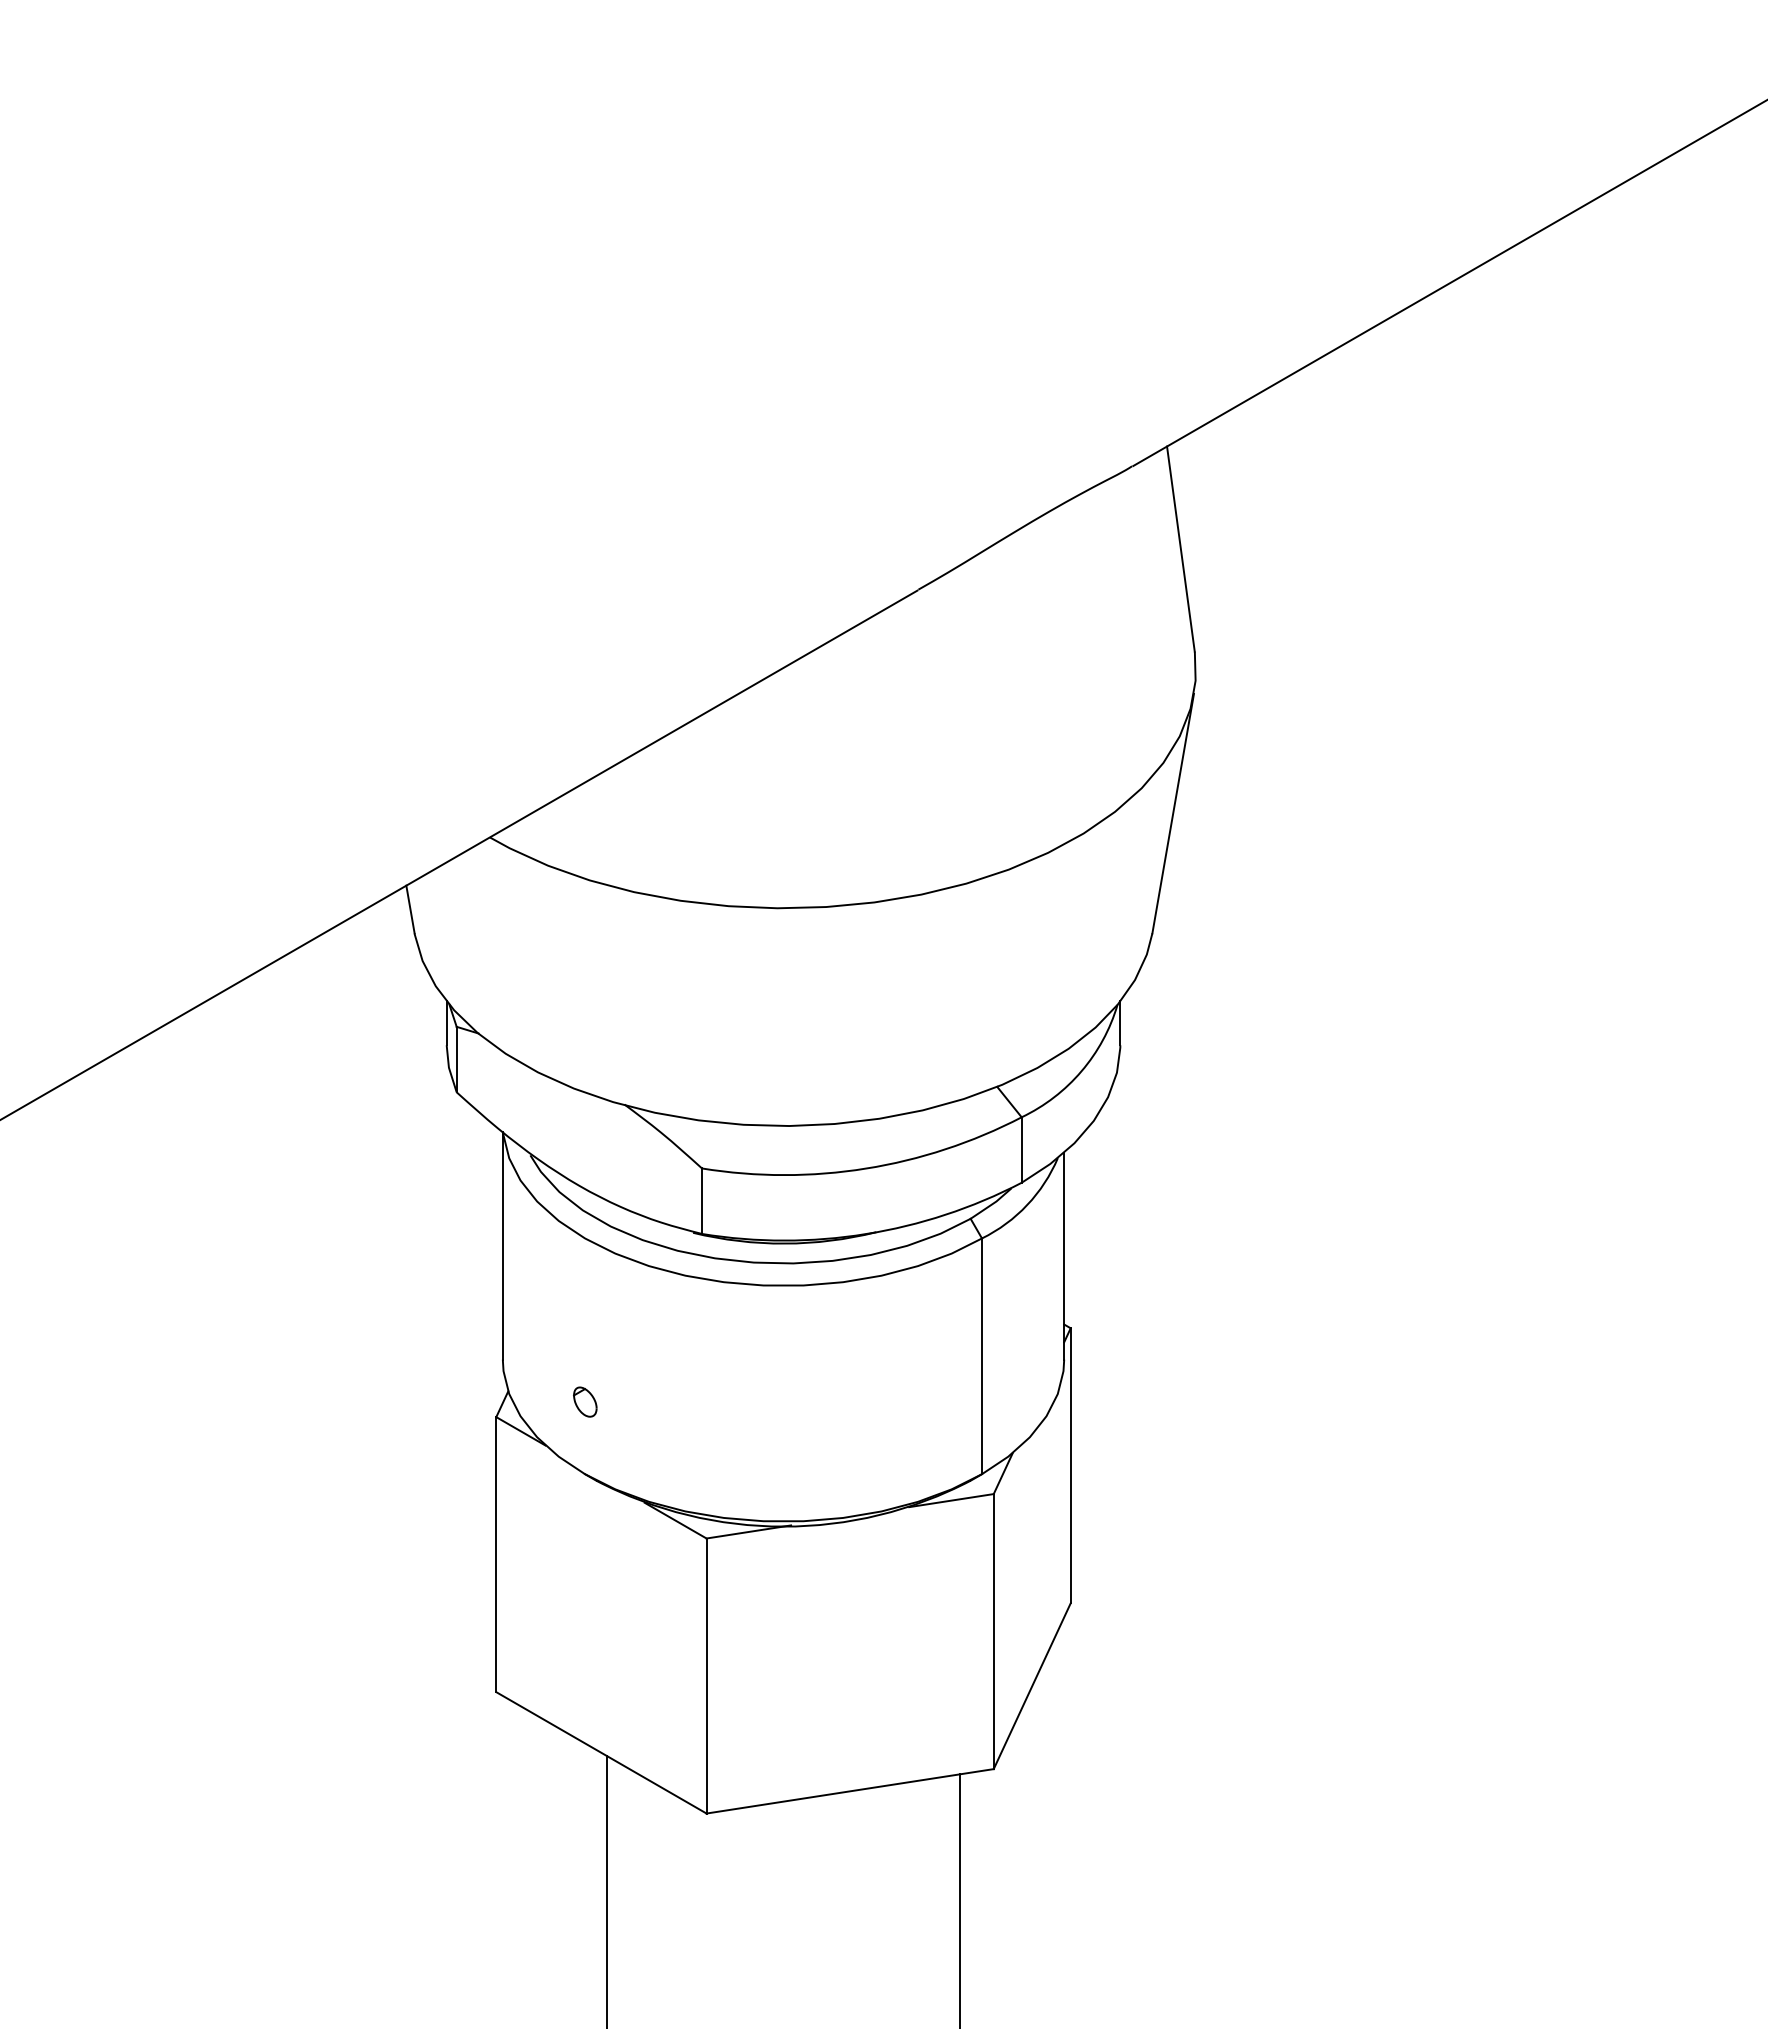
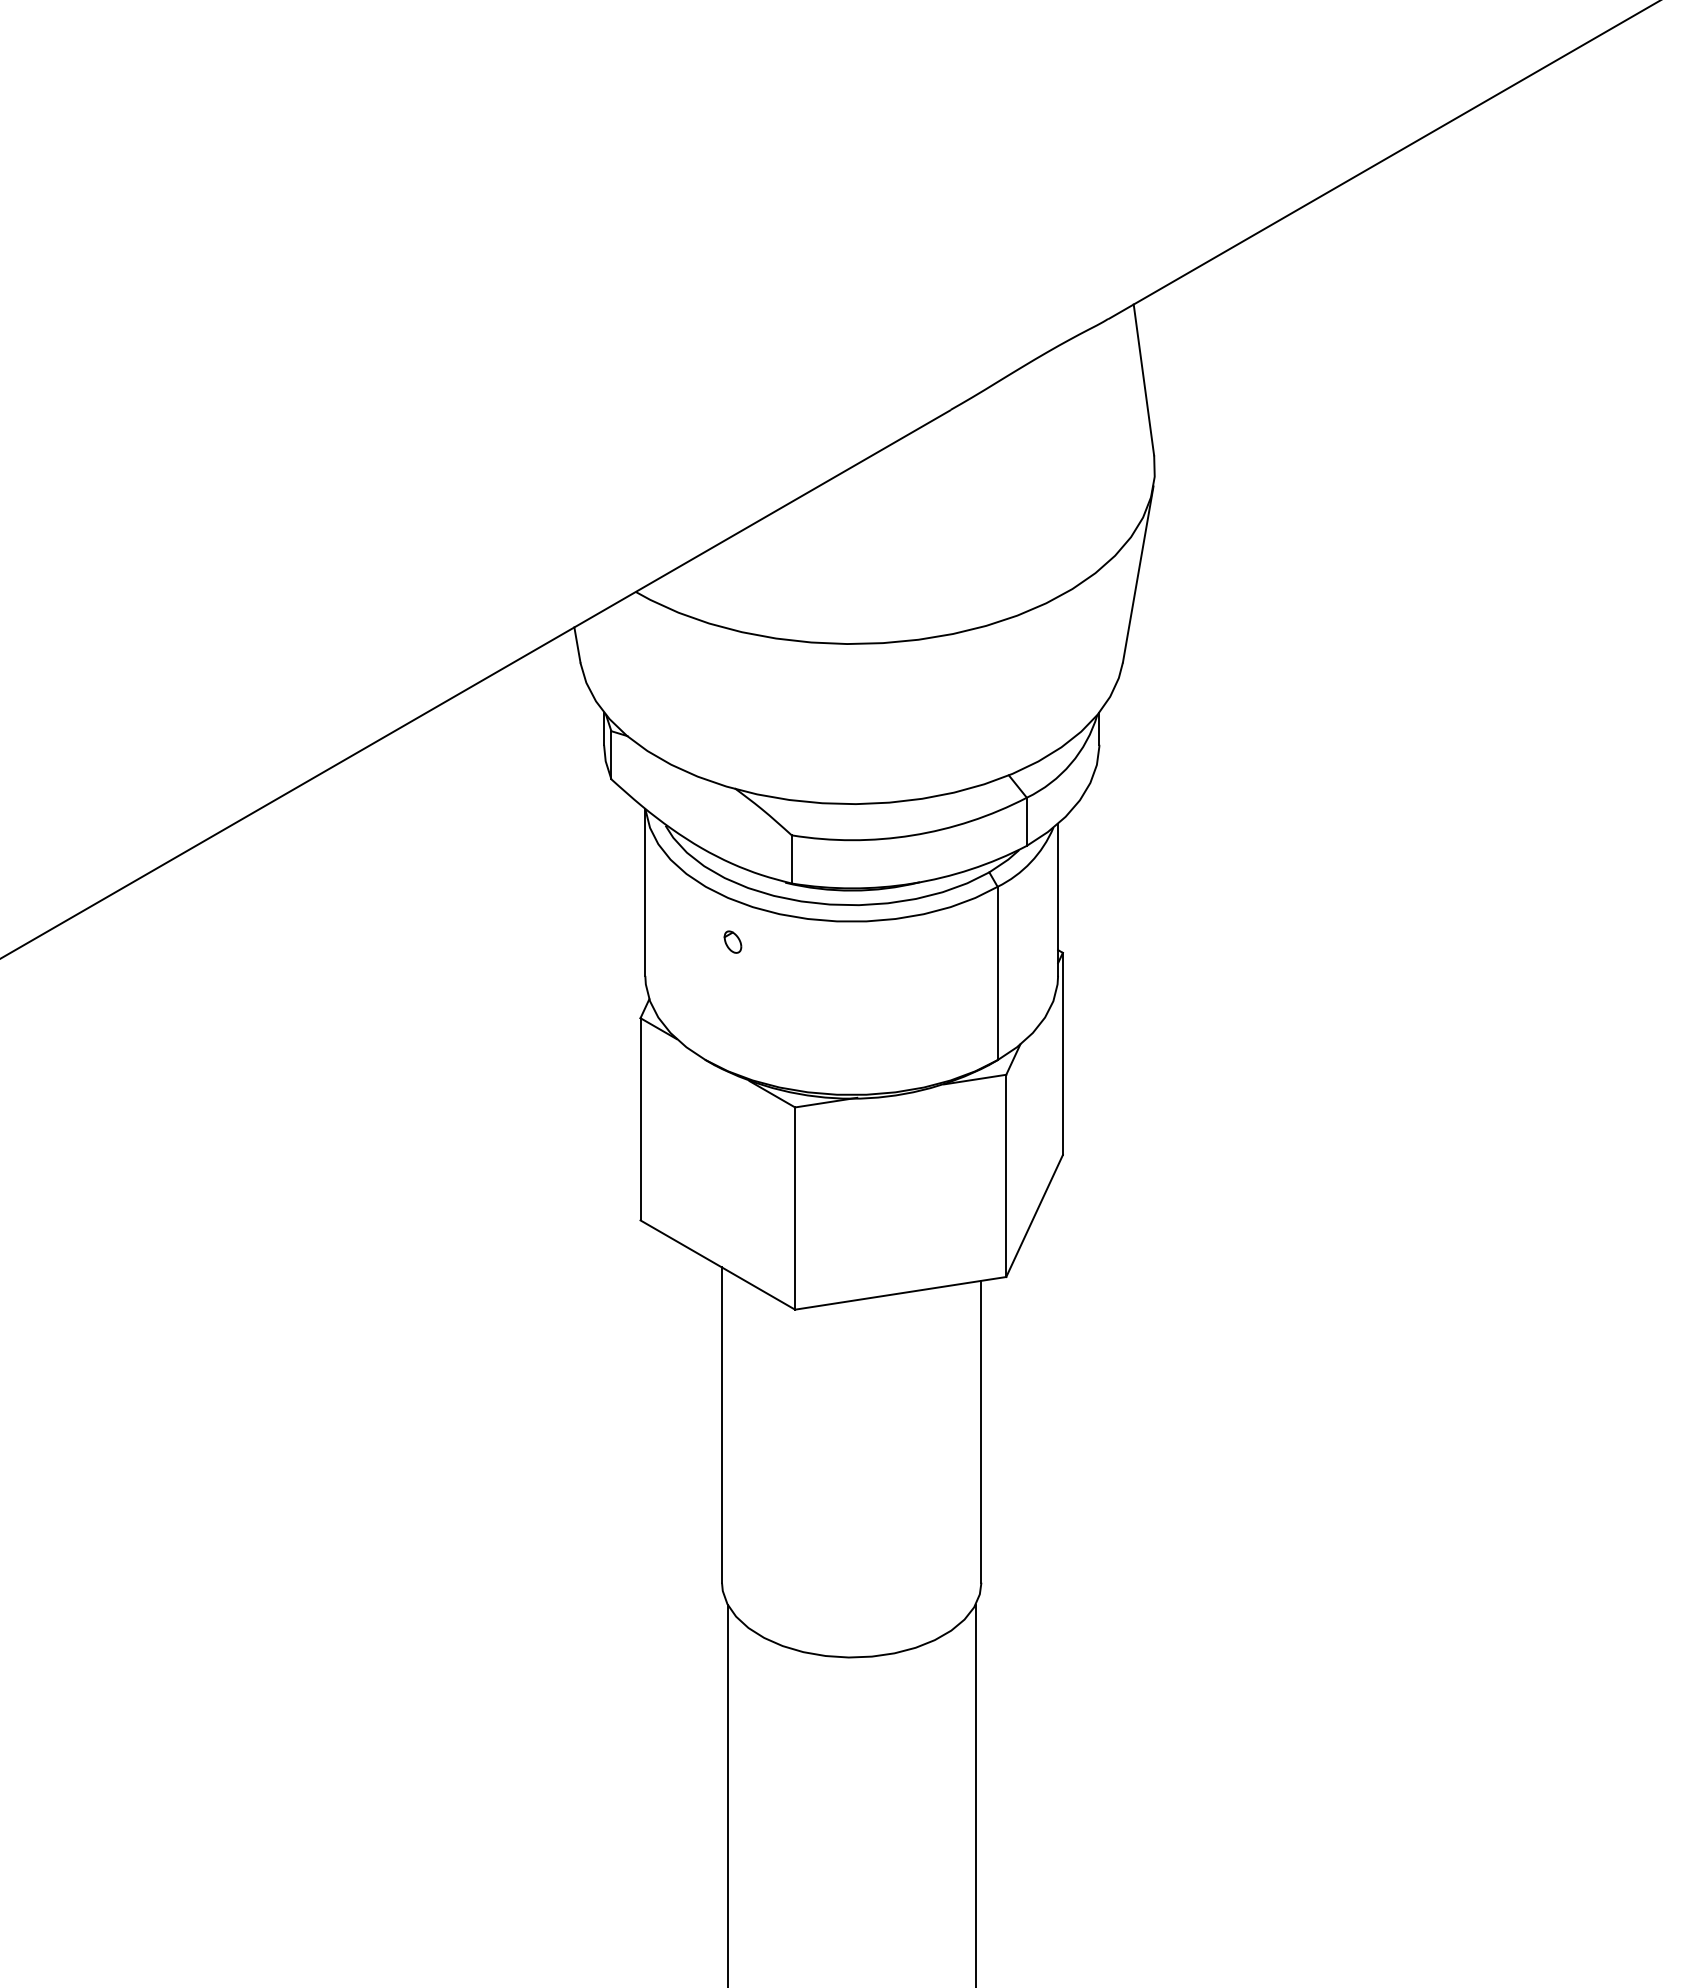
part: (584, 1401) -> (732, 941), moved

